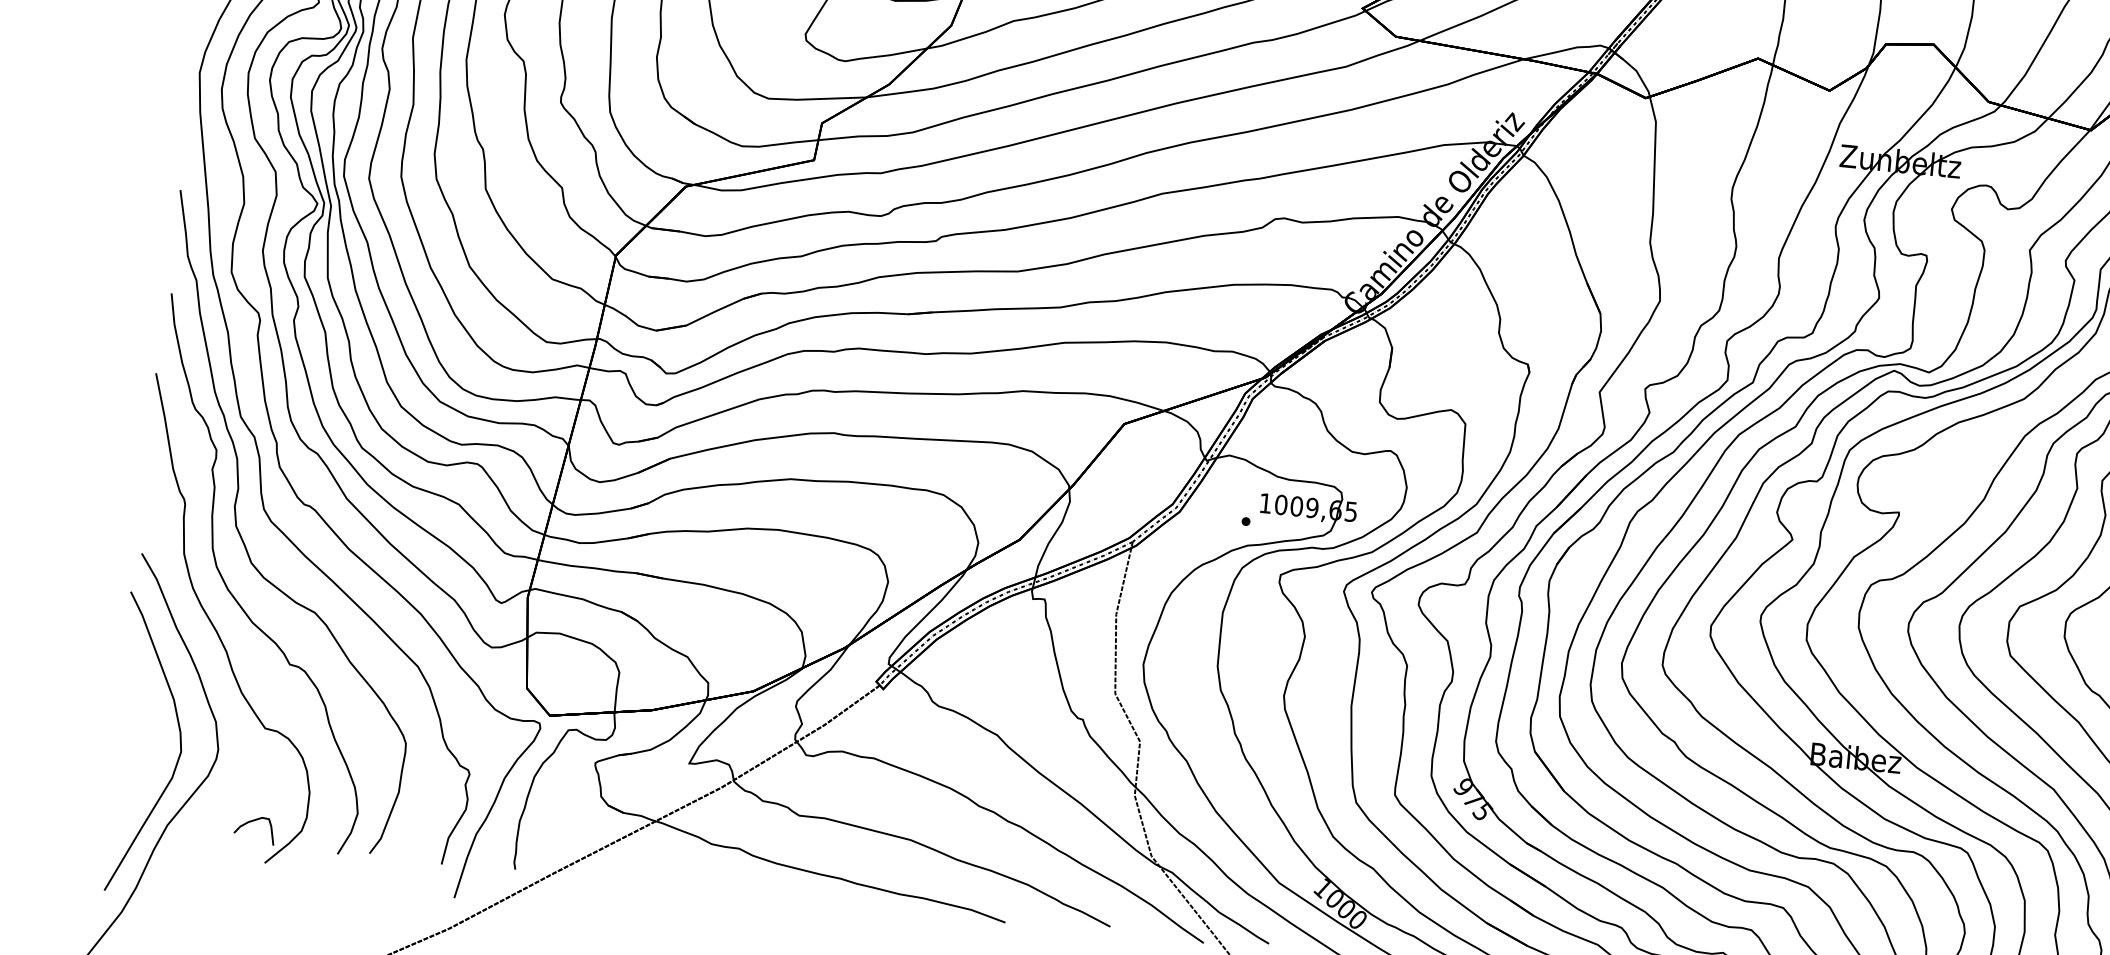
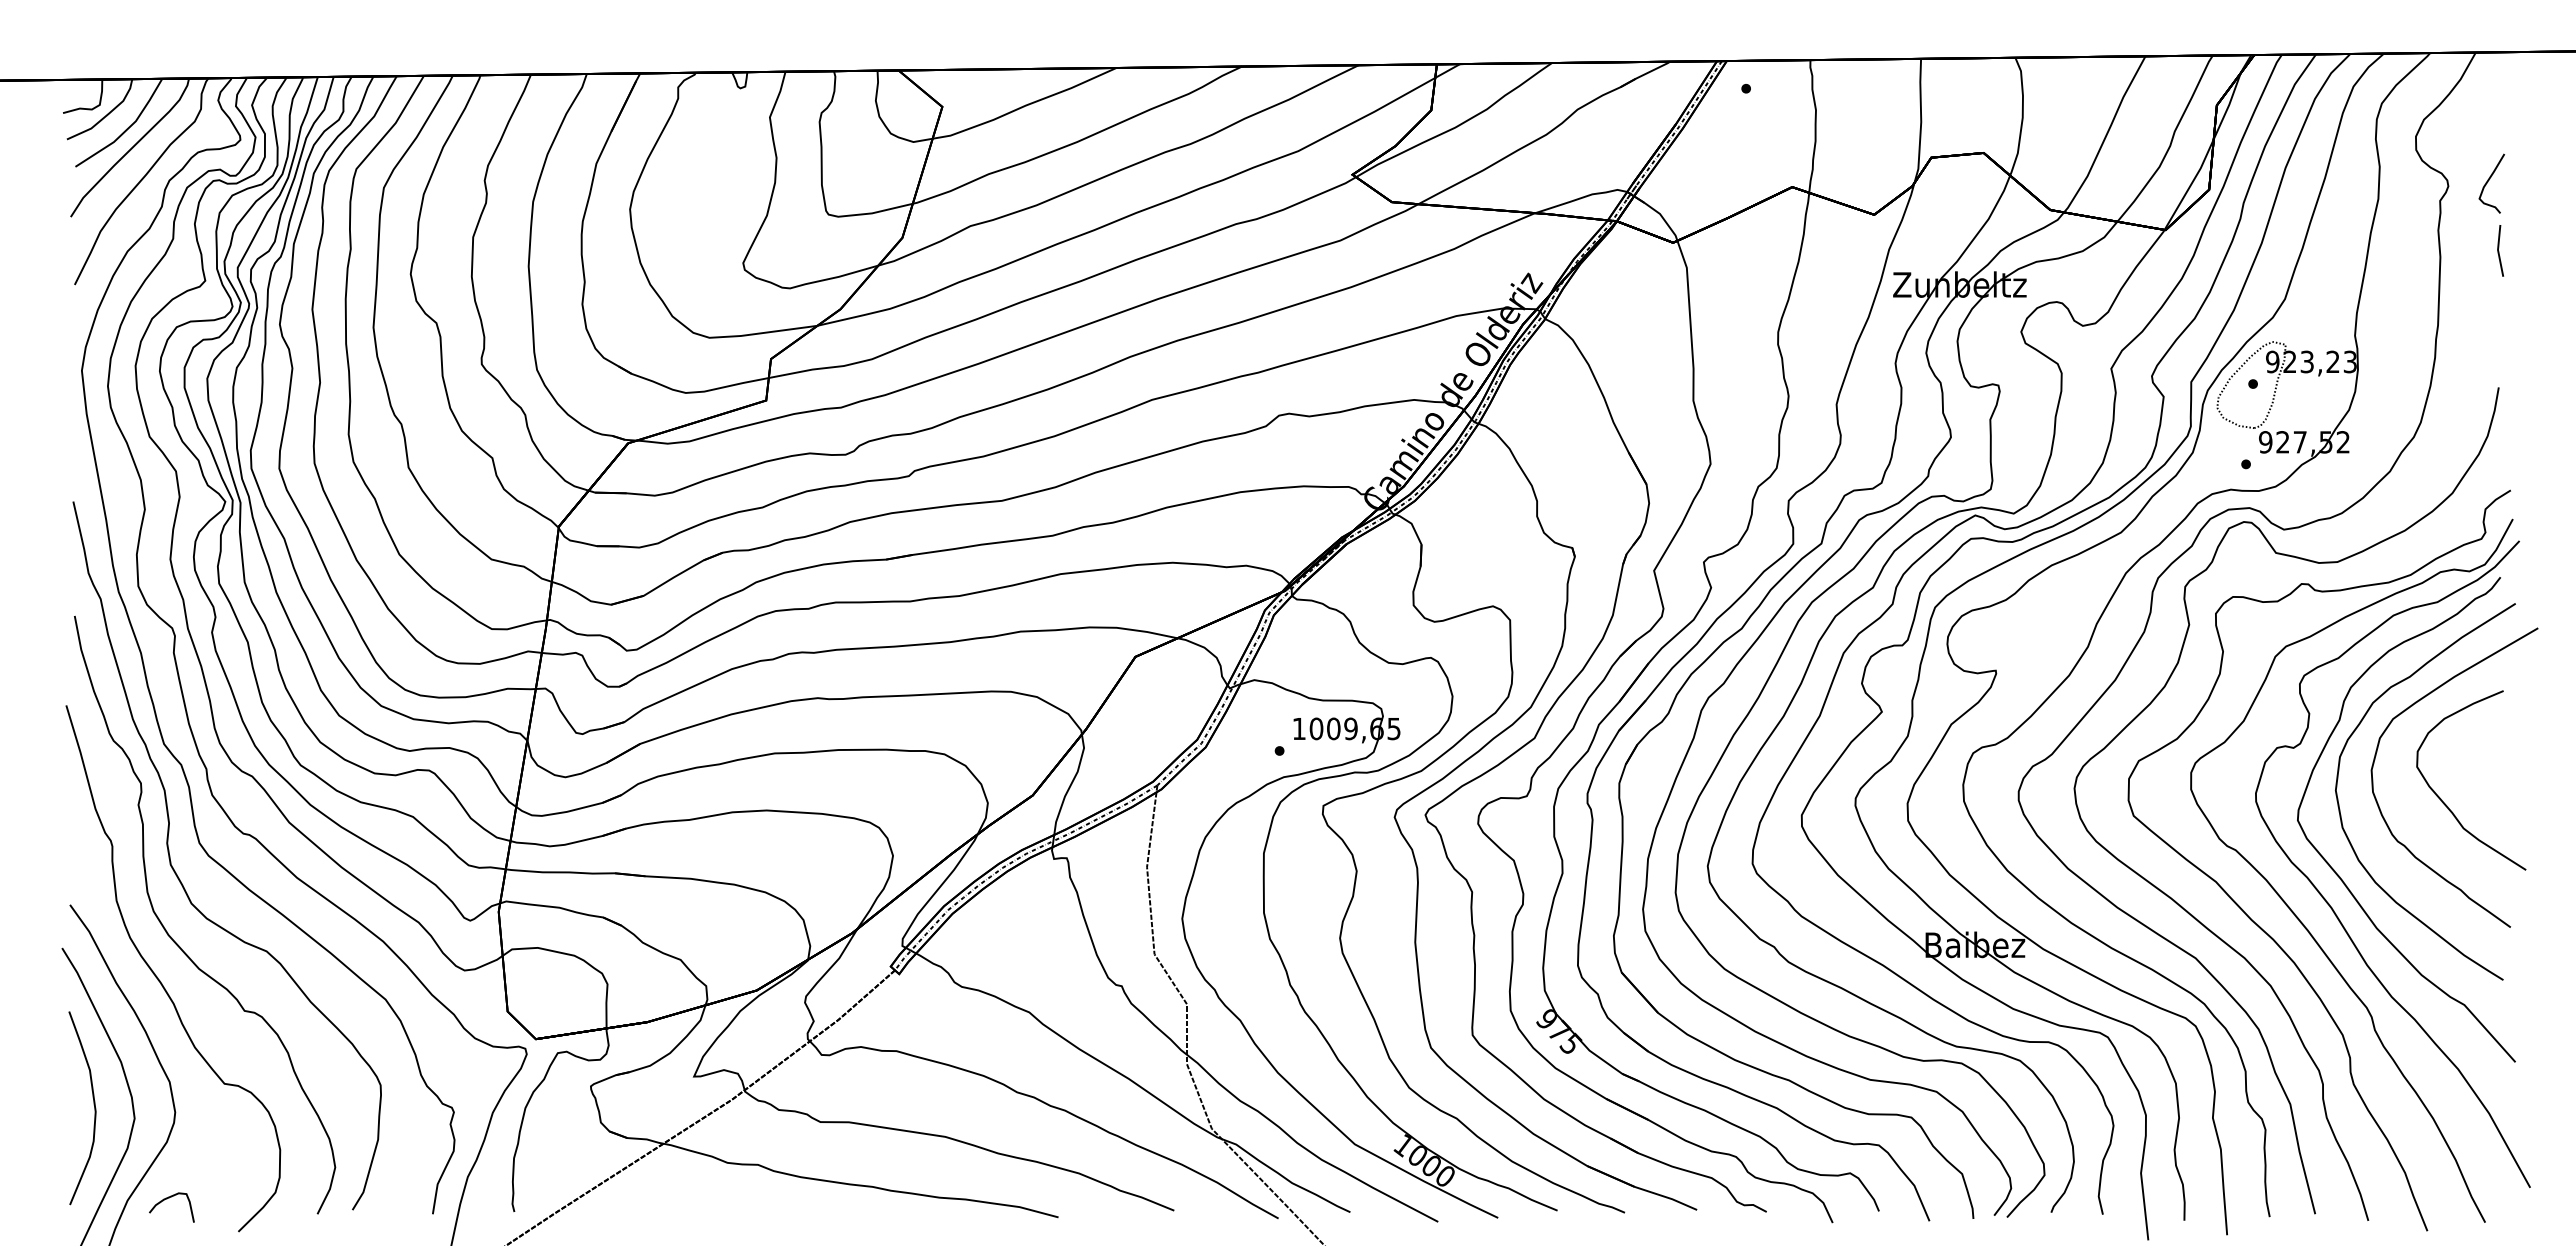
curve: (145, 735) -> (93, 1104), added
curve: (251, 822) -> (167, 1199), moved

